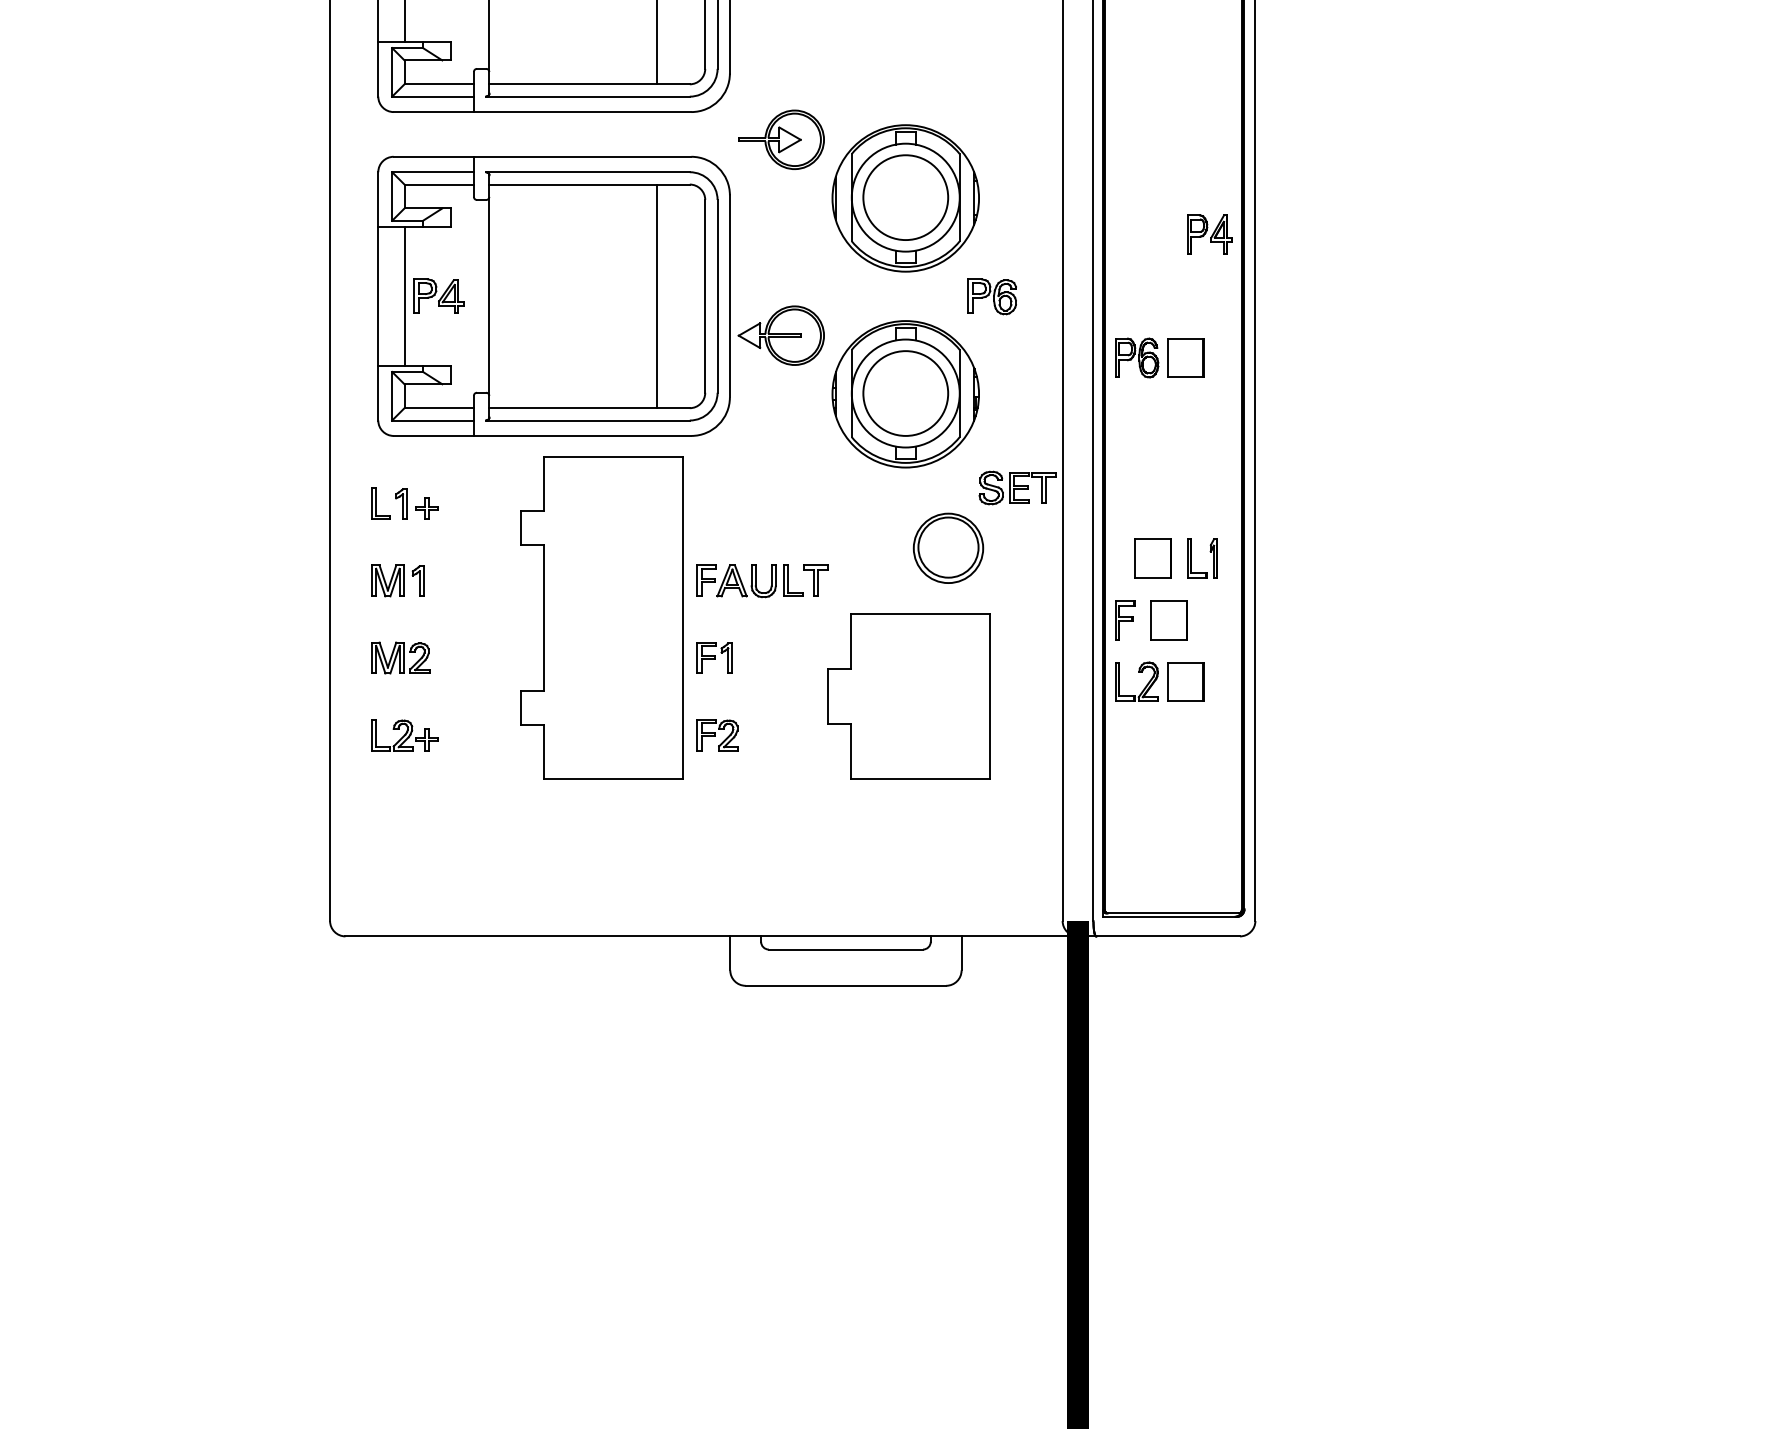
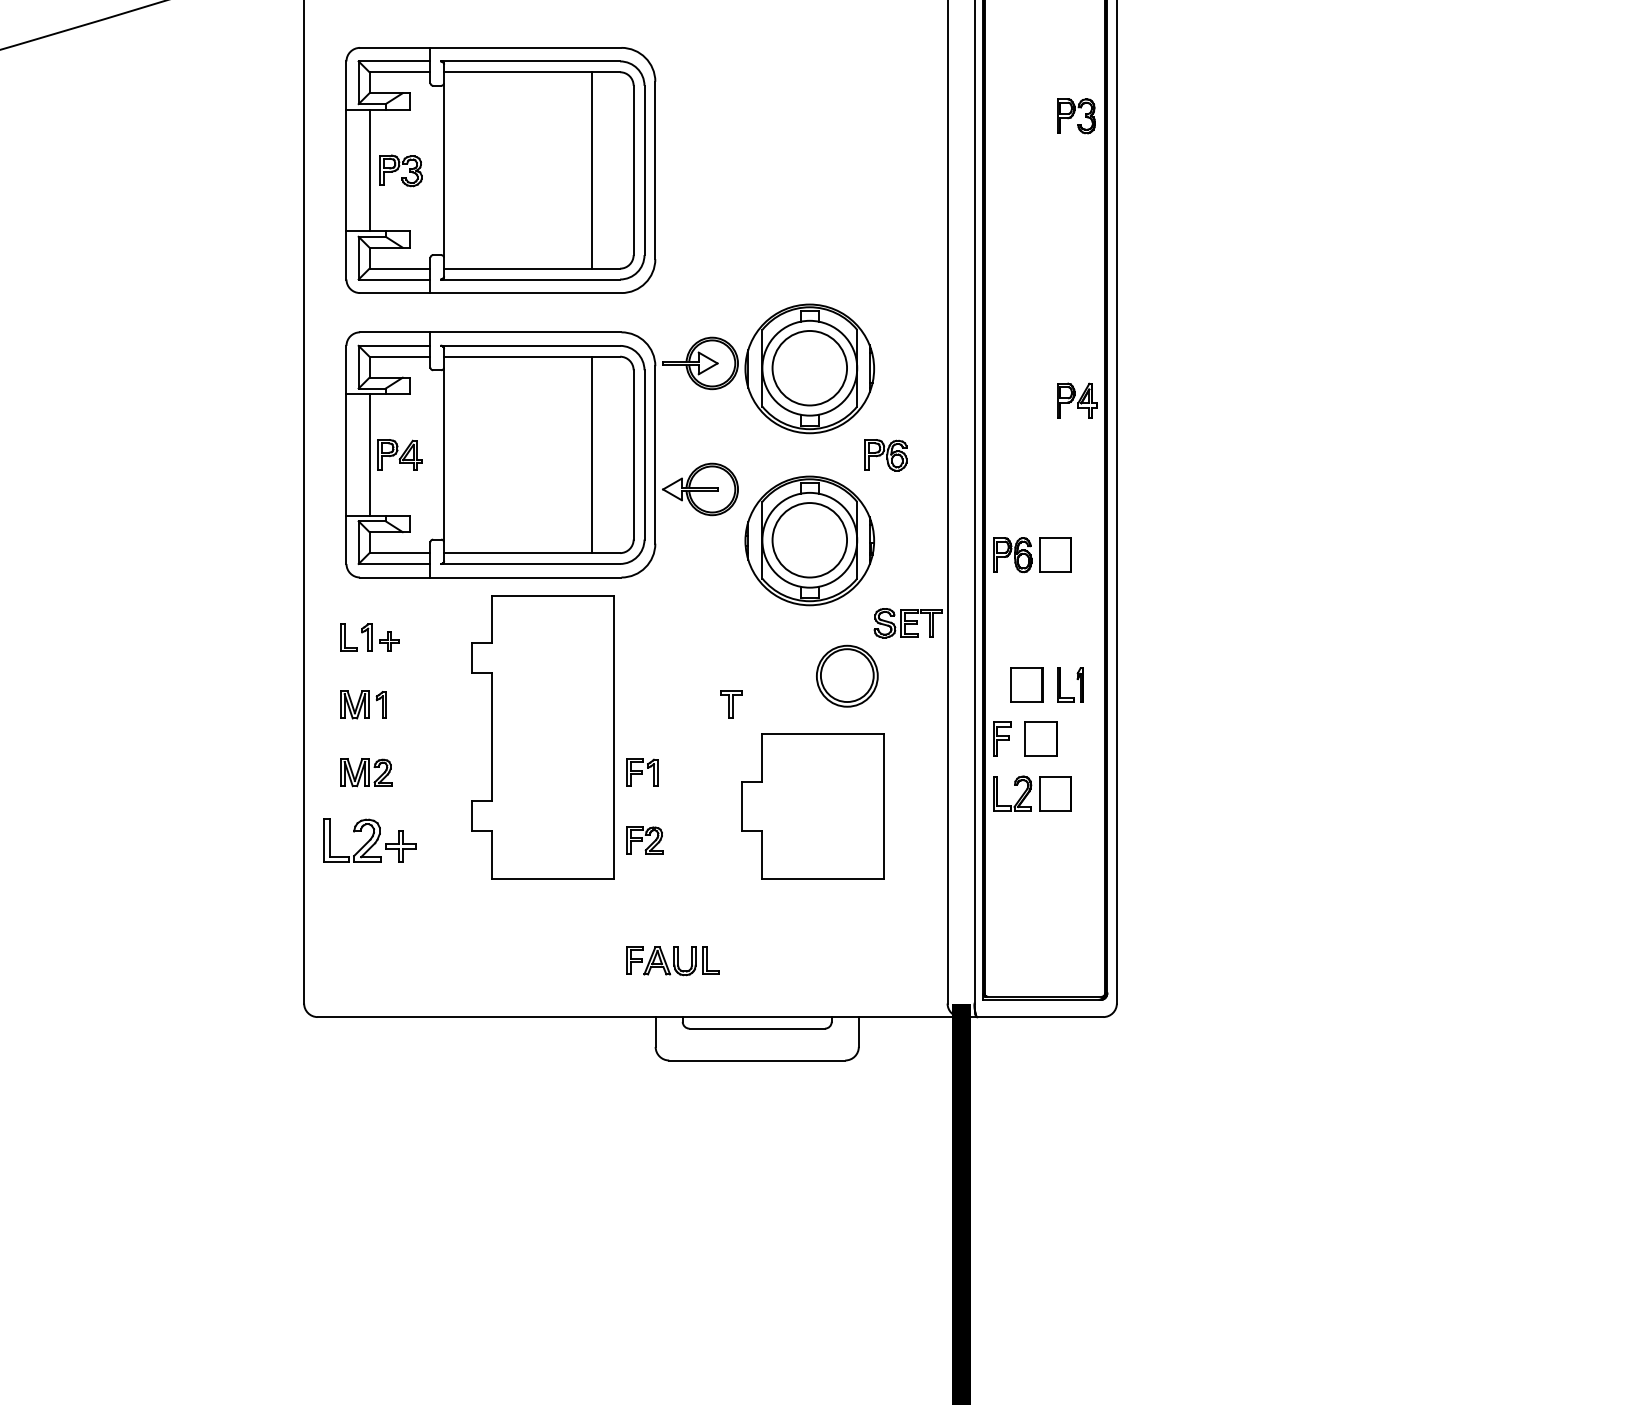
part: (781, 139) -> (700, 363), moved
part: (1159, 358) -> (1032, 555), moved
part: (749, 581) -> (672, 961), moved
part: (404, 735) -> (369, 840), size x1.6

